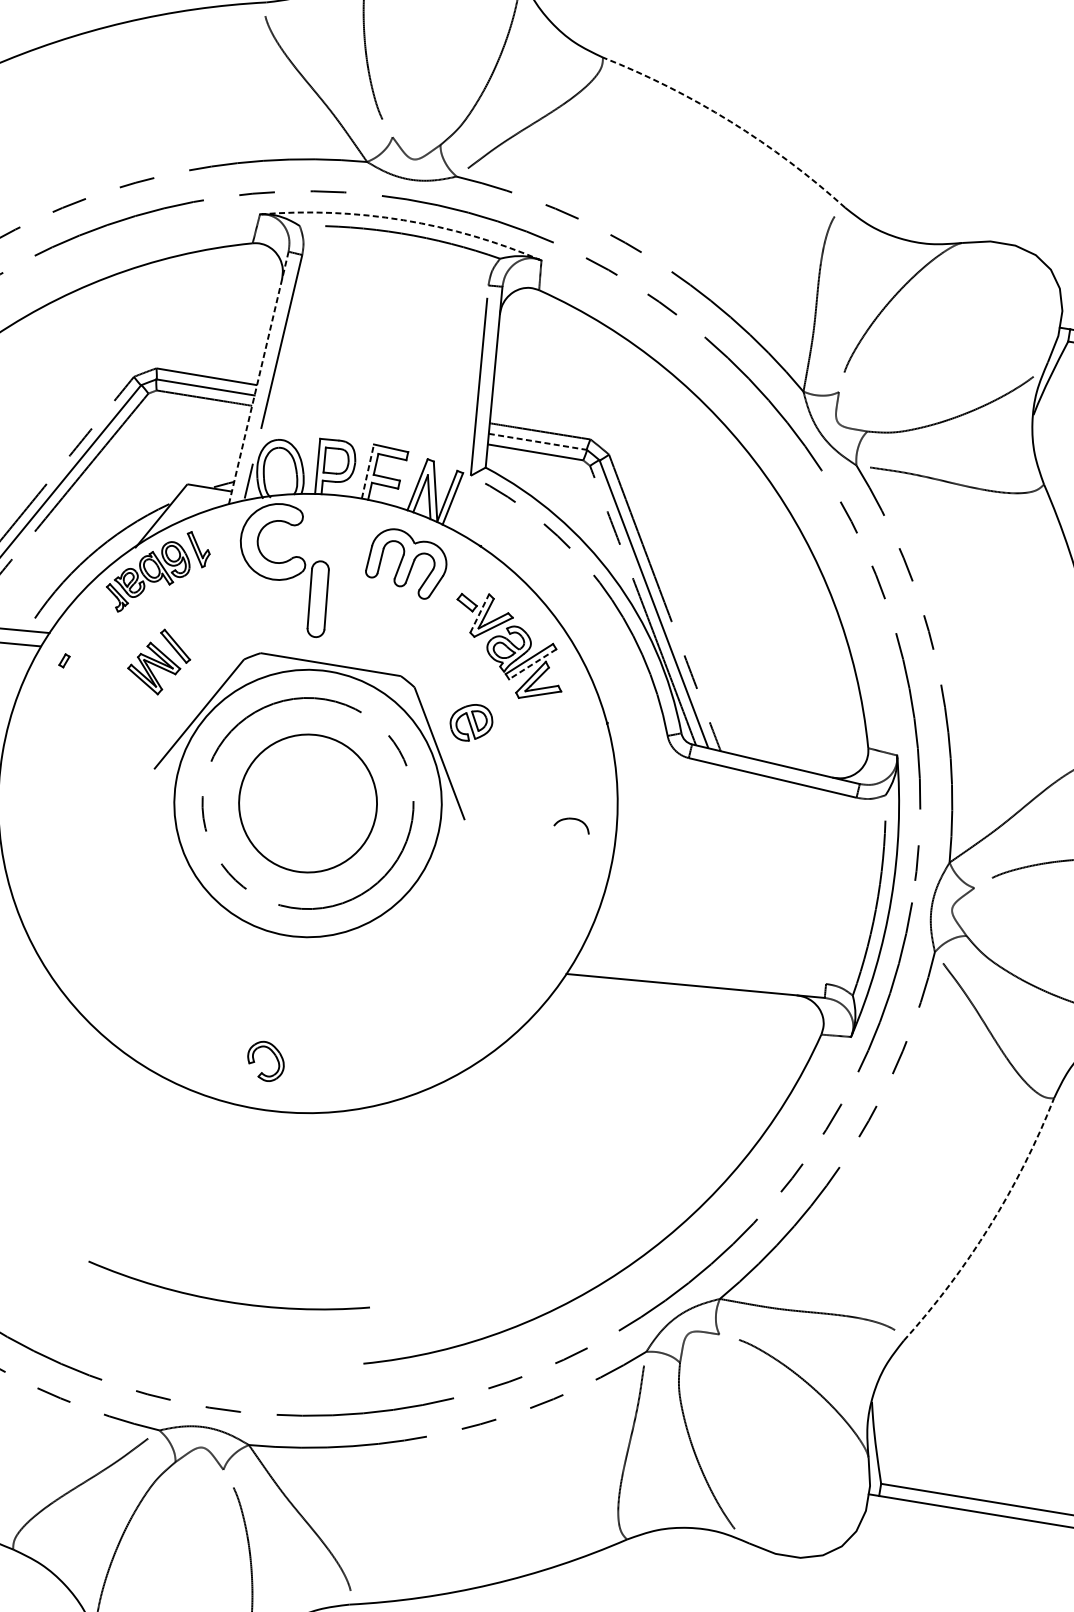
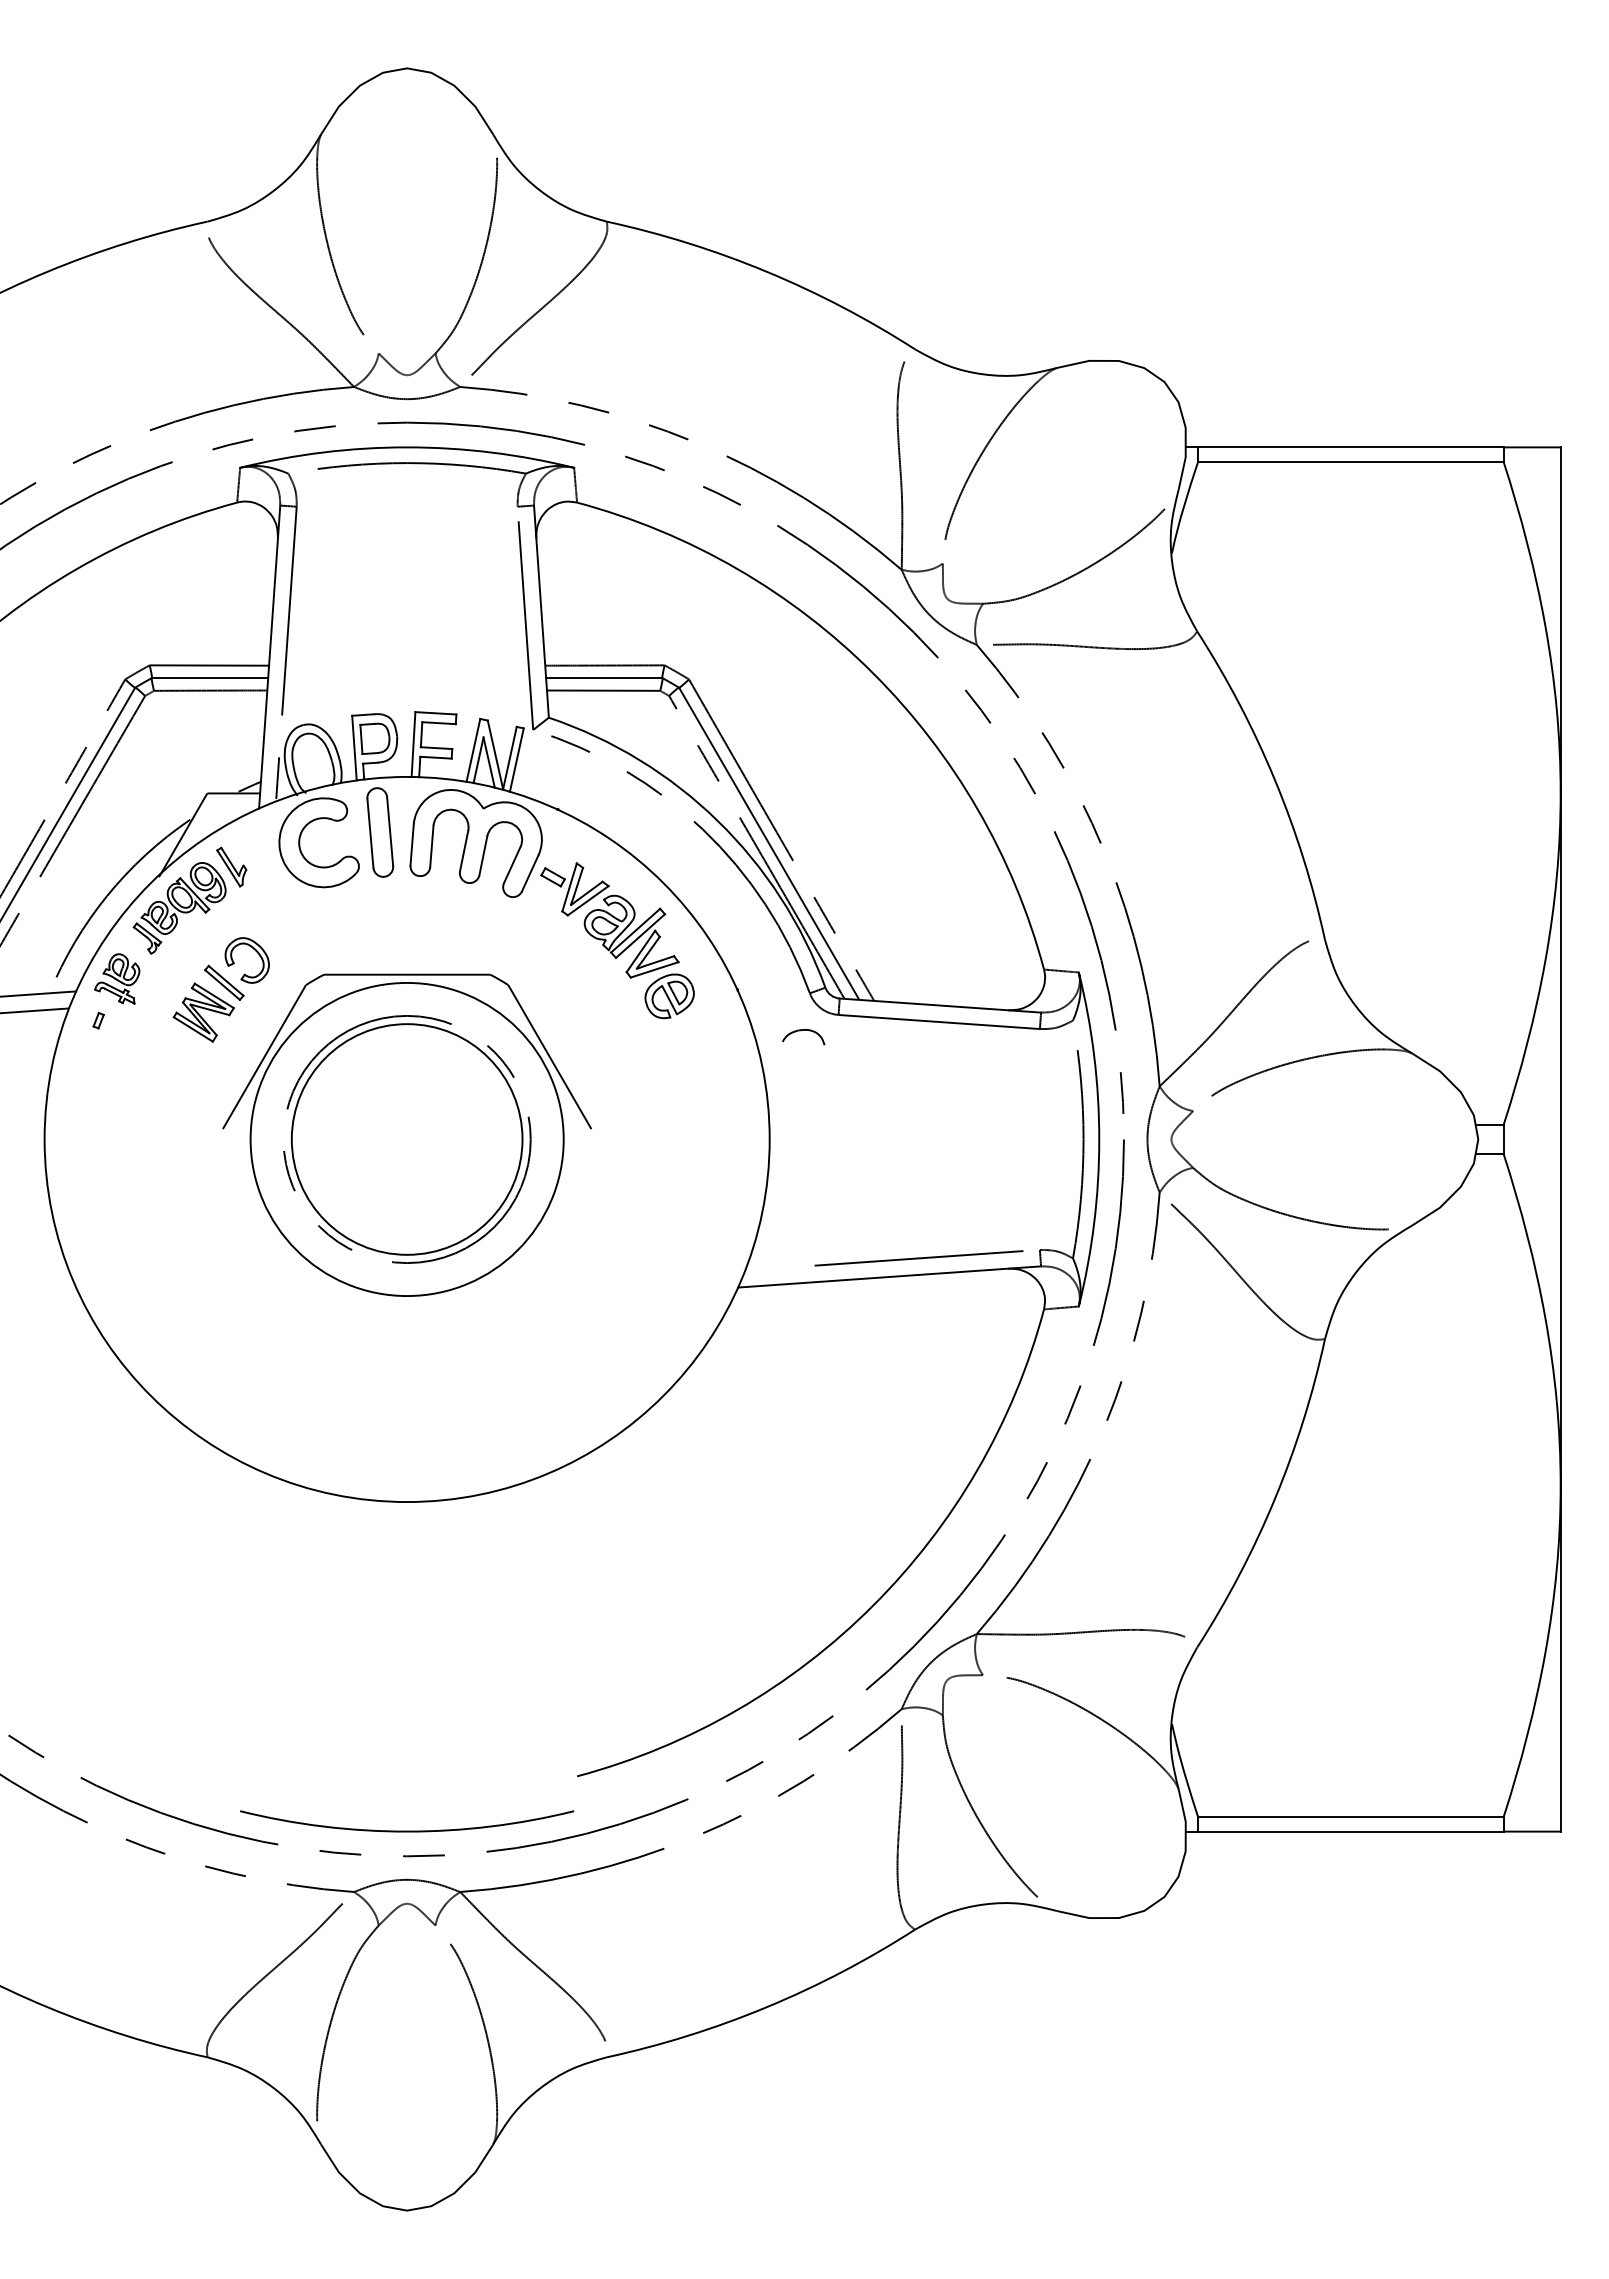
arc: (730, 121) -> (766, 271), dashed -> solid
arc: (403, 220) -> (407, 447), dashed -> solid
line: (258, 378) -> (269, 657), dashed -> solid
line: (537, 442) -> (604, 678), dashed -> solid
line: (367, 471) -> (413, 744), dashed -> solid
part: (406, 563) -> (475, 843), size x1.43
part: (318, 599) -> (380, 832), moved
line: (479, 612) -> (569, 886), dashed -> solid
part: (86, 627) -> (117, 978), added
line: (532, 664) -> (640, 936), dashed -> solid
part: (471, 722) -> (669, 996), moved
circle: (307, 803) -> (406, 1139), size x1.43
part: (570, 819) -> (800, 1031), moved
line: (722, 974) -> (918, 1258), added
part: (254, 1061) -> (234, 962), moved
arc: (989, 1225) -> (1274, 1498), dashed -> solid
arc: (226, 1300) -> (407, 1830), moved

